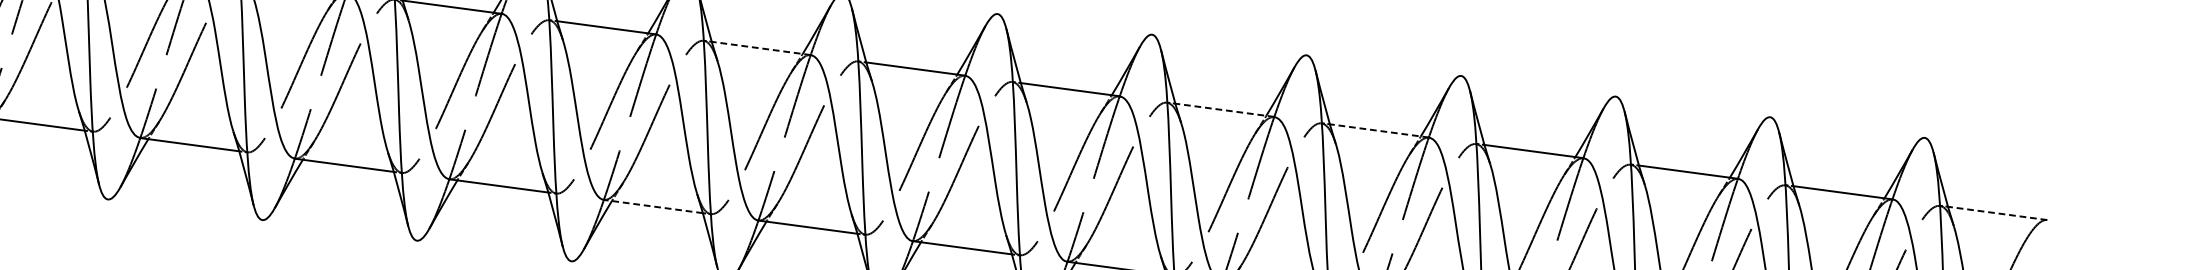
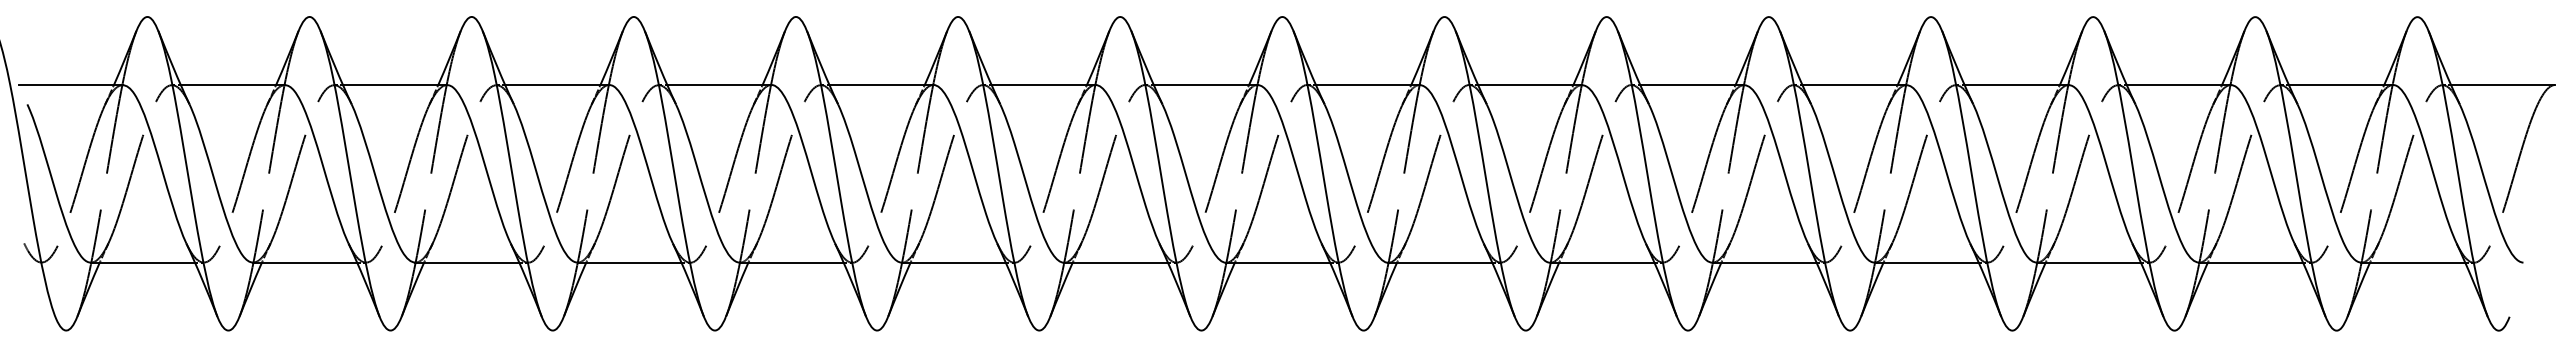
line: (761, 47) -> (1205, 84), dashed -> solid
line: (1224, 109) -> (1691, 84), dashed -> solid
line: (1378, 130) -> (1853, 84), dashed -> solid
line: (652, 206) -> (1115, 262), dashed -> solid
line: (1997, 212) -> (2502, 84), dashed -> solid

